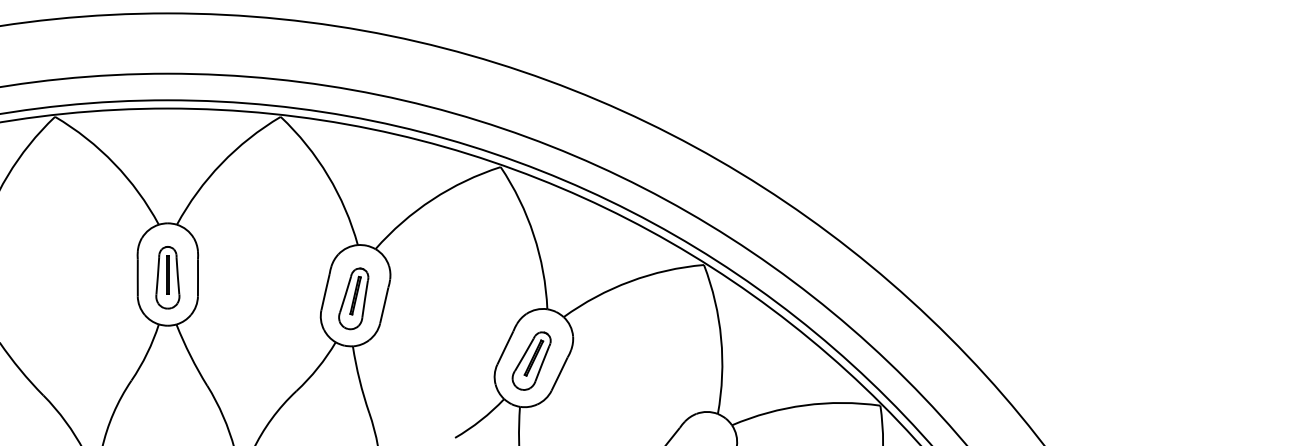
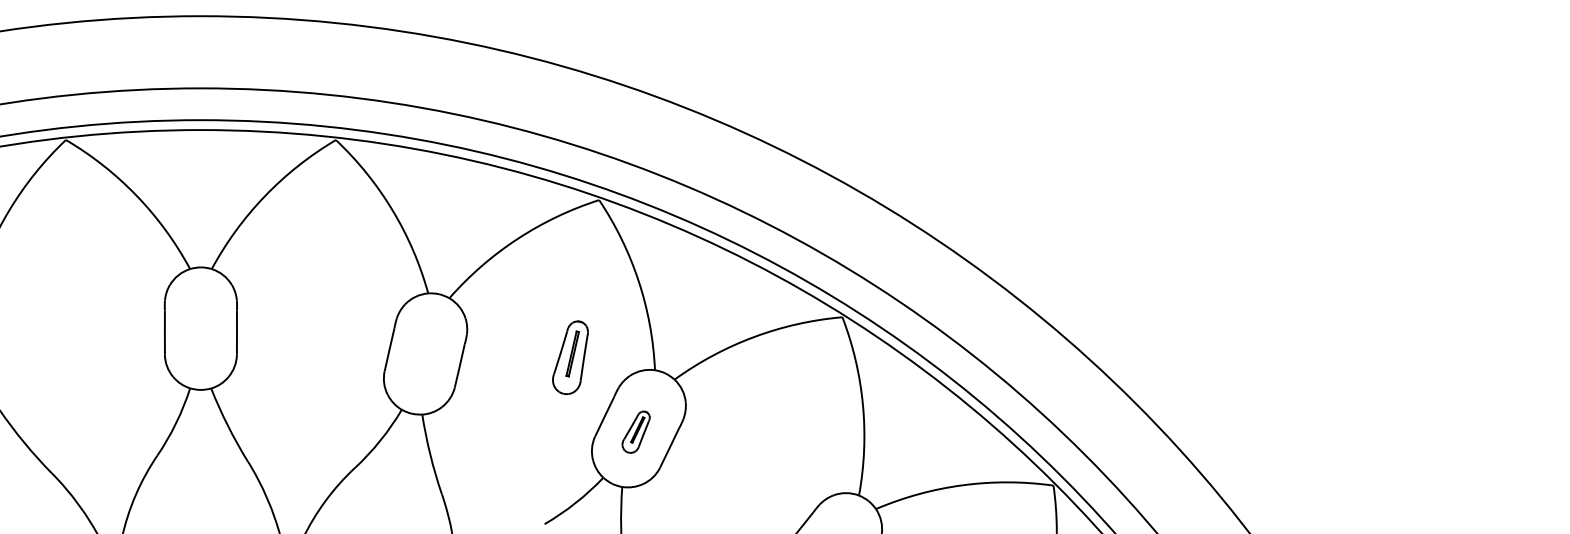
part: (167, 277) -> (200, 332), removed
part: (353, 298) -> (570, 357), moved
part: (531, 360) -> (636, 431), size x0.6

